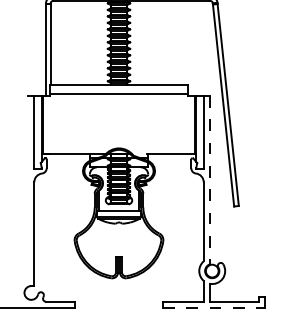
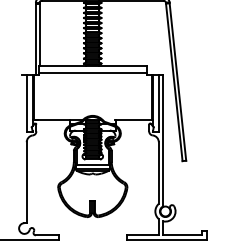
line: (209, 180) -> (163, 140), dashed -> solid
line: (213, 307) -> (166, 239), dashed -> solid

